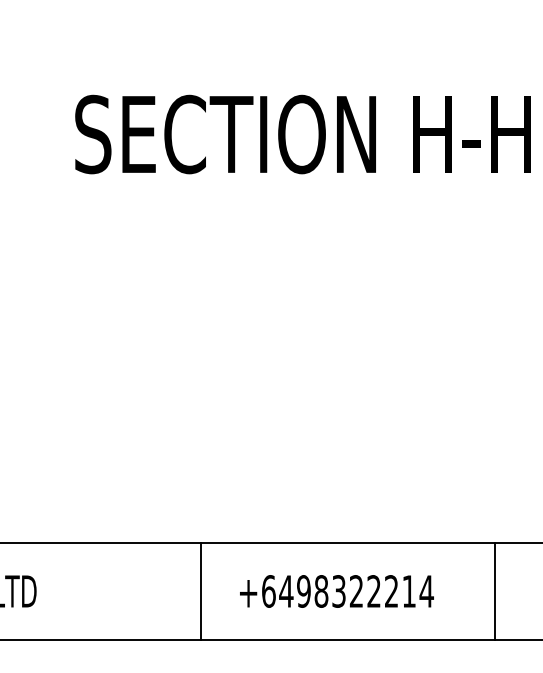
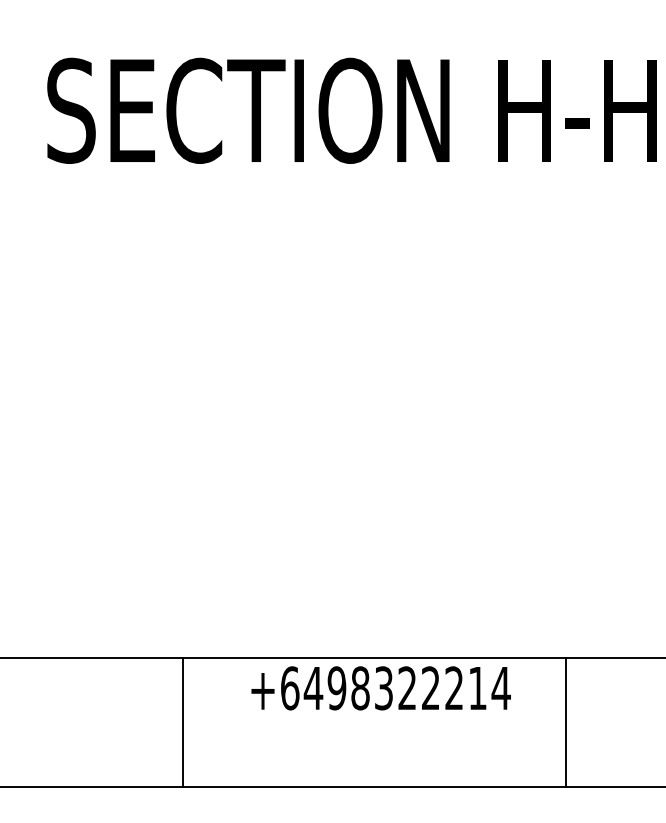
line: (200, 591) -> (182, 721), moved
text: (336, 591) -> (380, 688), moved
line: (495, 591) -> (566, 721), moved

